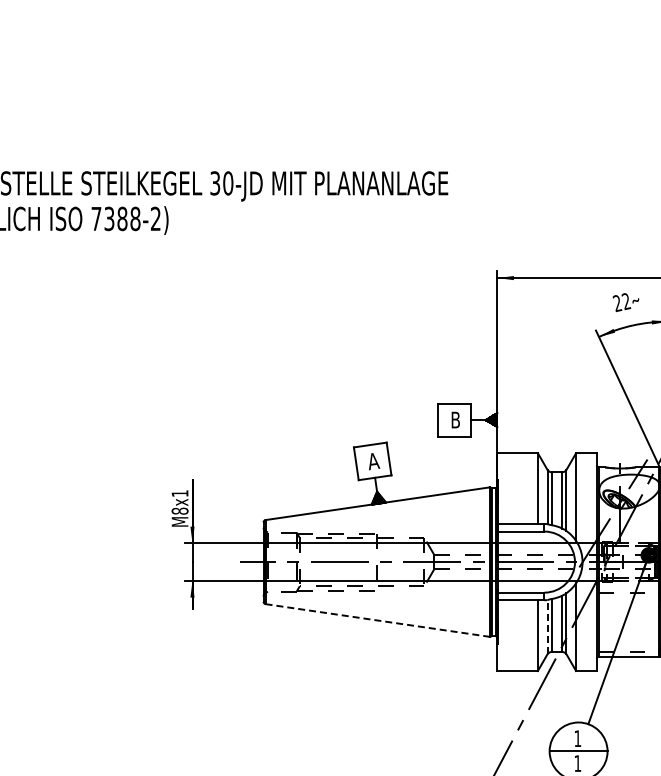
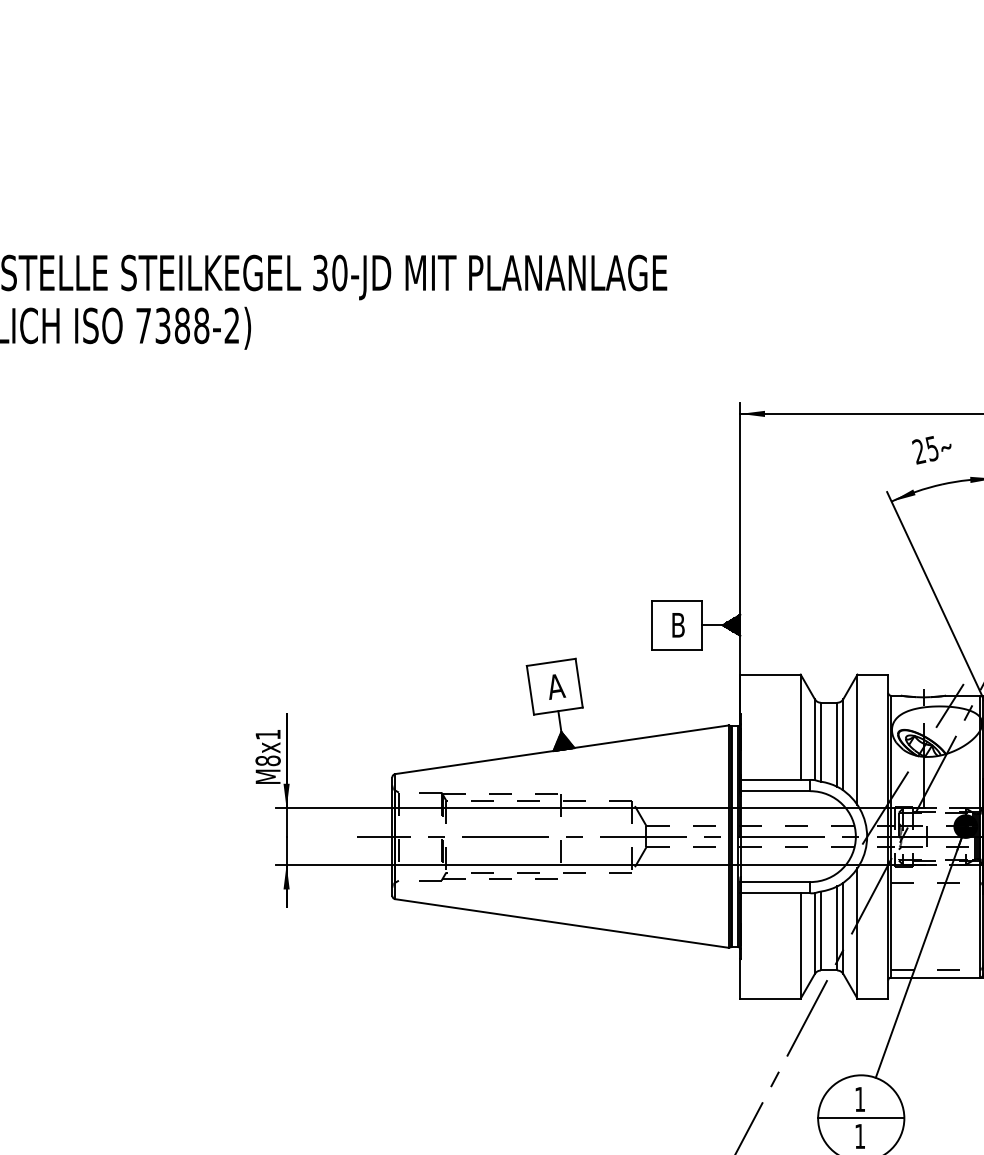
text: (626, 301) -> (932, 448), 22 -> 25
line: (378, 620) -> (563, 923), dashed -> solid
line: (547, 626) -> (814, 932), dashed -> solid

